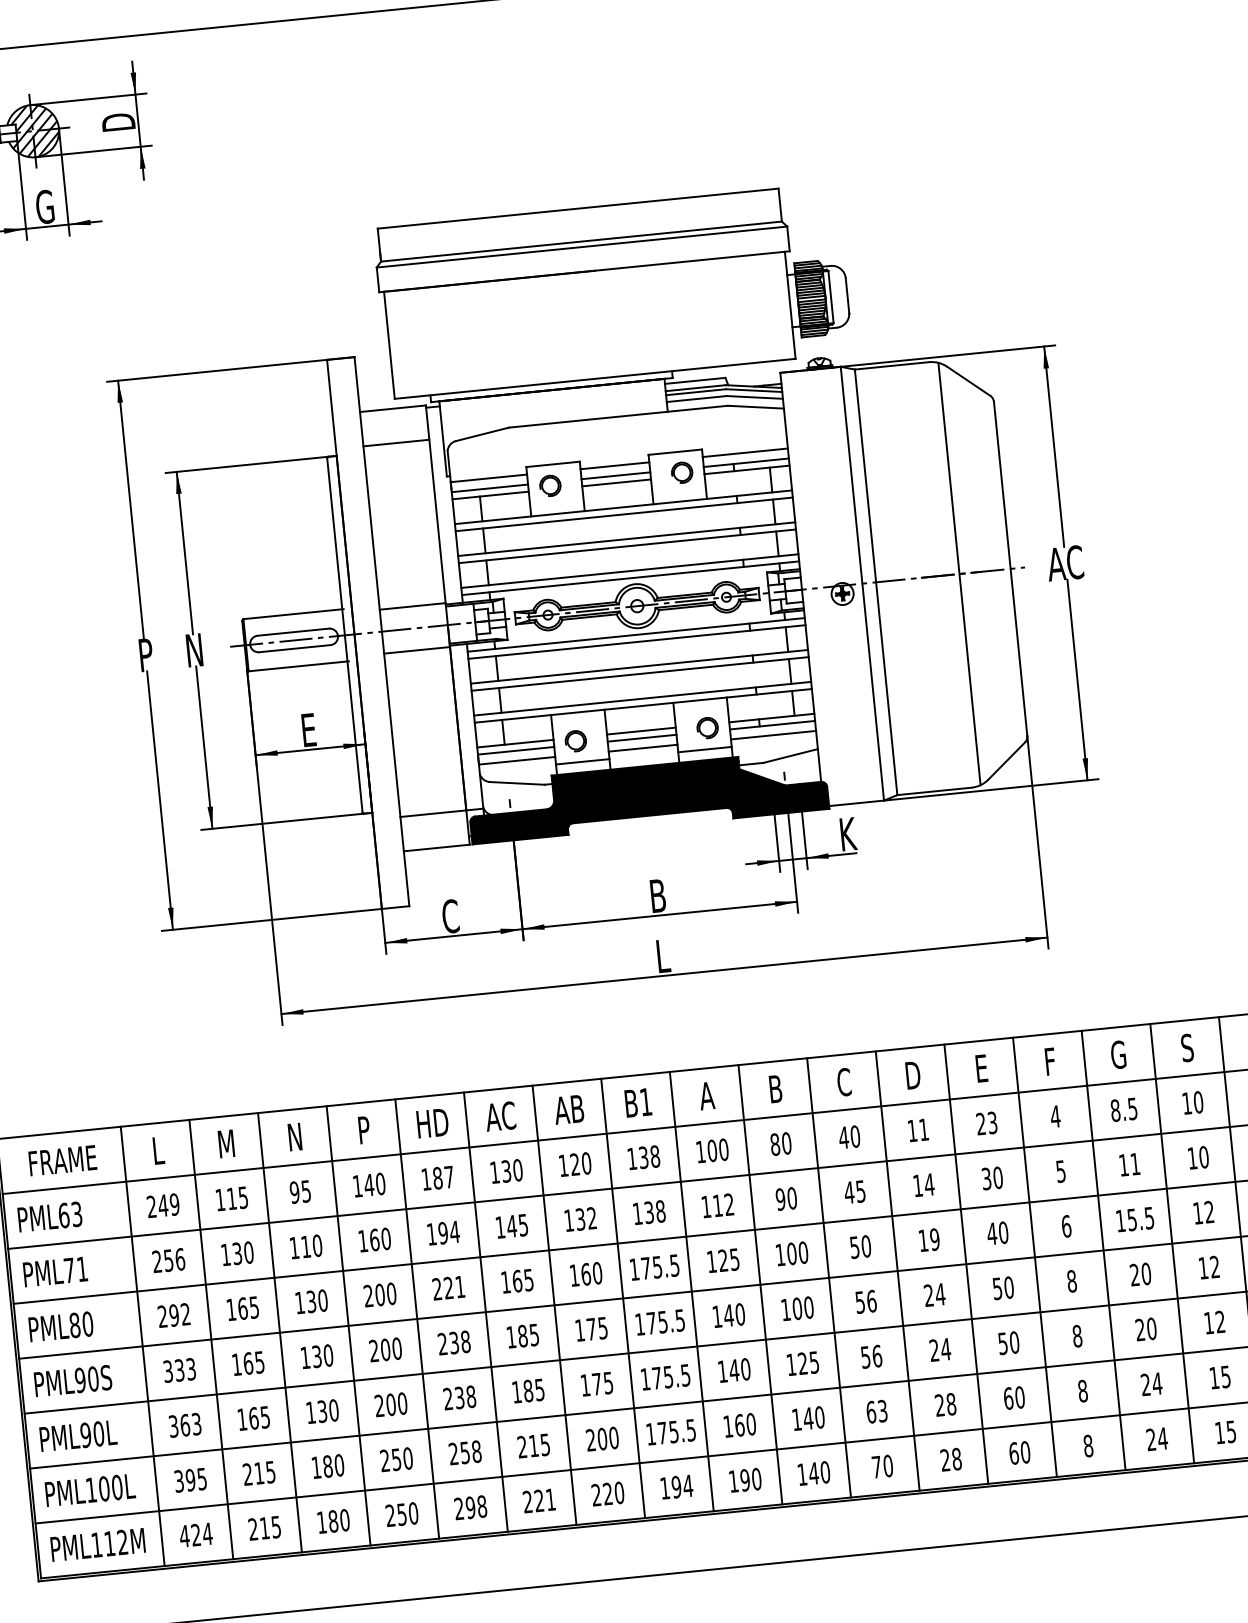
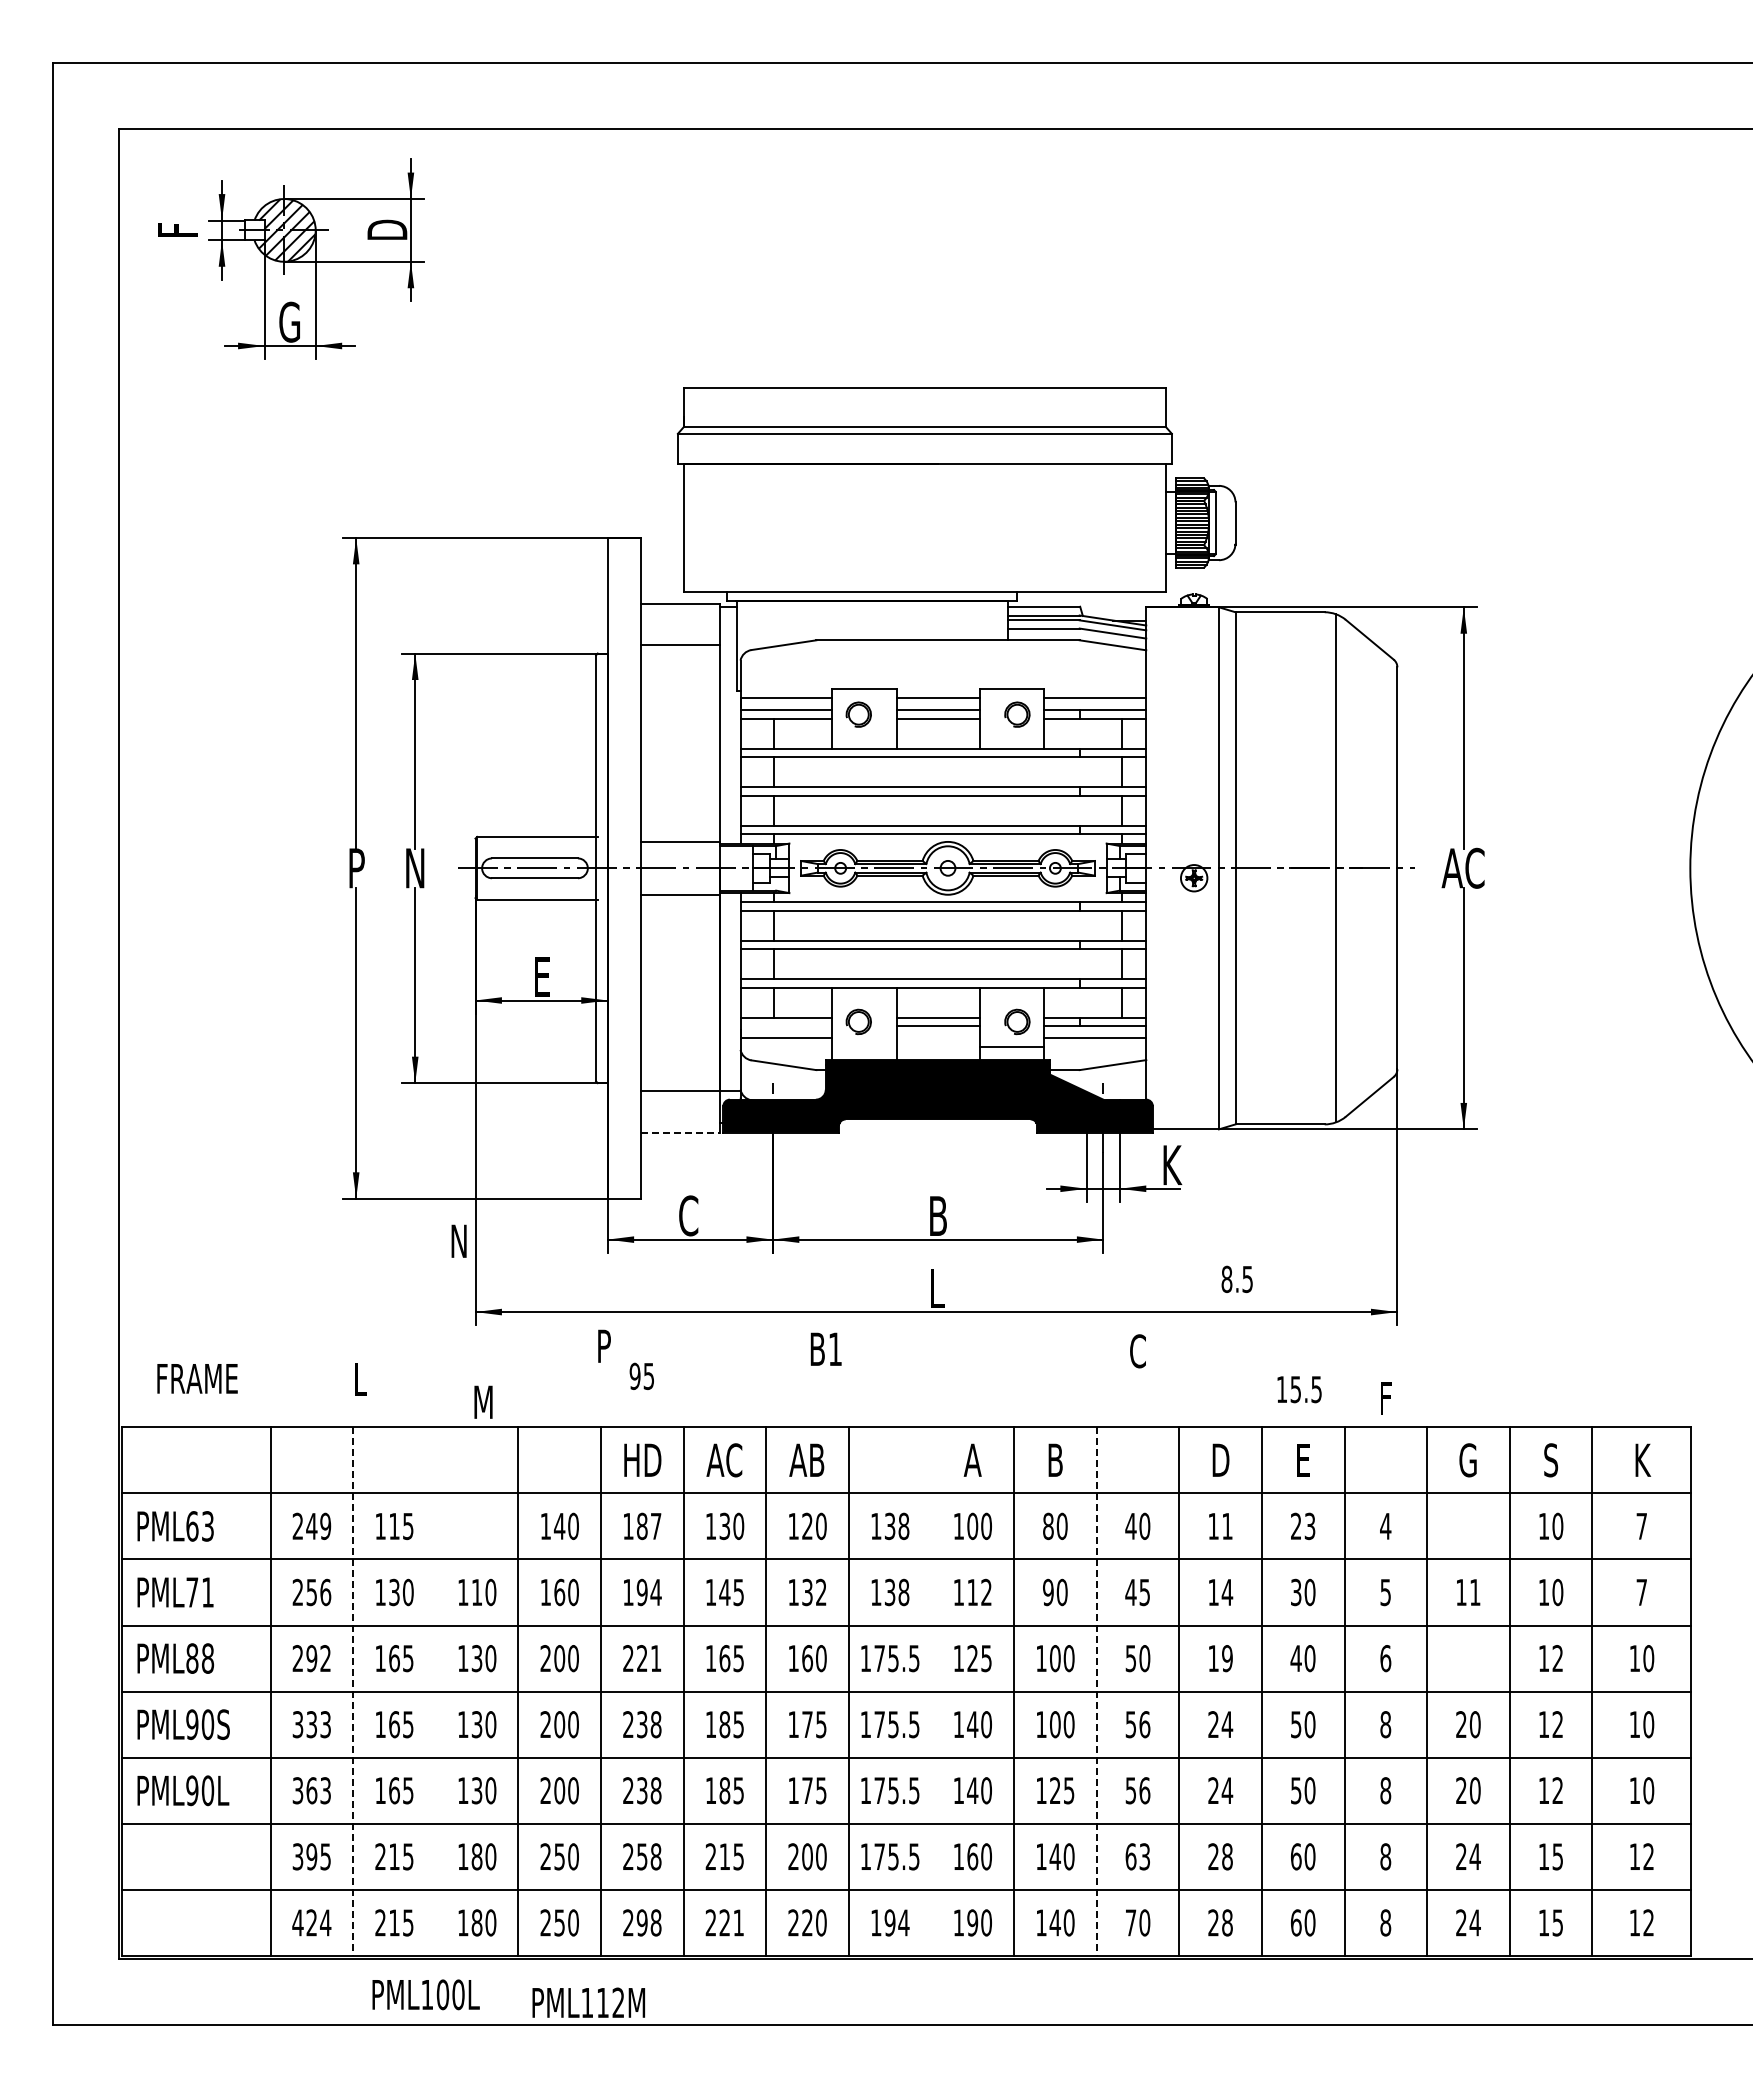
line: (642, 748) -> (937, 1038), removed
line: (516, 750) -> (786, 1026), removed
line: (582, 761) -> (864, 1047), removed
line: (436, 847) -> (680, 1132), solid -> dashed
text: (1050, 1061) -> (1386, 1398), moved
text: (843, 1082) -> (1137, 1351), moved
text: (637, 1102) -> (825, 1348), moved
text: (1123, 1109) -> (1236, 1279), moved
text: (364, 1129) -> (604, 1345), moved
text: (294, 1136) -> (458, 1240), moved
text: (226, 1143) -> (483, 1401), moved
text: (158, 1150) -> (360, 1379), moved
text: (62, 1160) -> (197, 1378), moved
text: (299, 1191) -> (641, 1375), moved
text: (1135, 1219) -> (1299, 1389), moved
line: (828, 1278) -> (1096, 1692), solid -> dashed
line: (691, 1291) -> (931, 1691), removed
text: (87, 1324) -> (207, 1658), PML80 -> PML88
line: (279, 1332) -> (435, 1691), removed
line: (211, 1340) -> (353, 1692), solid -> dashed
text: (89, 1490) -> (425, 1994), moved
text: (97, 1544) -> (588, 2002), moved

